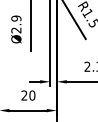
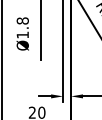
text: (16, 24) -> (22, 28), Ø2.9 -> Ø1.8

